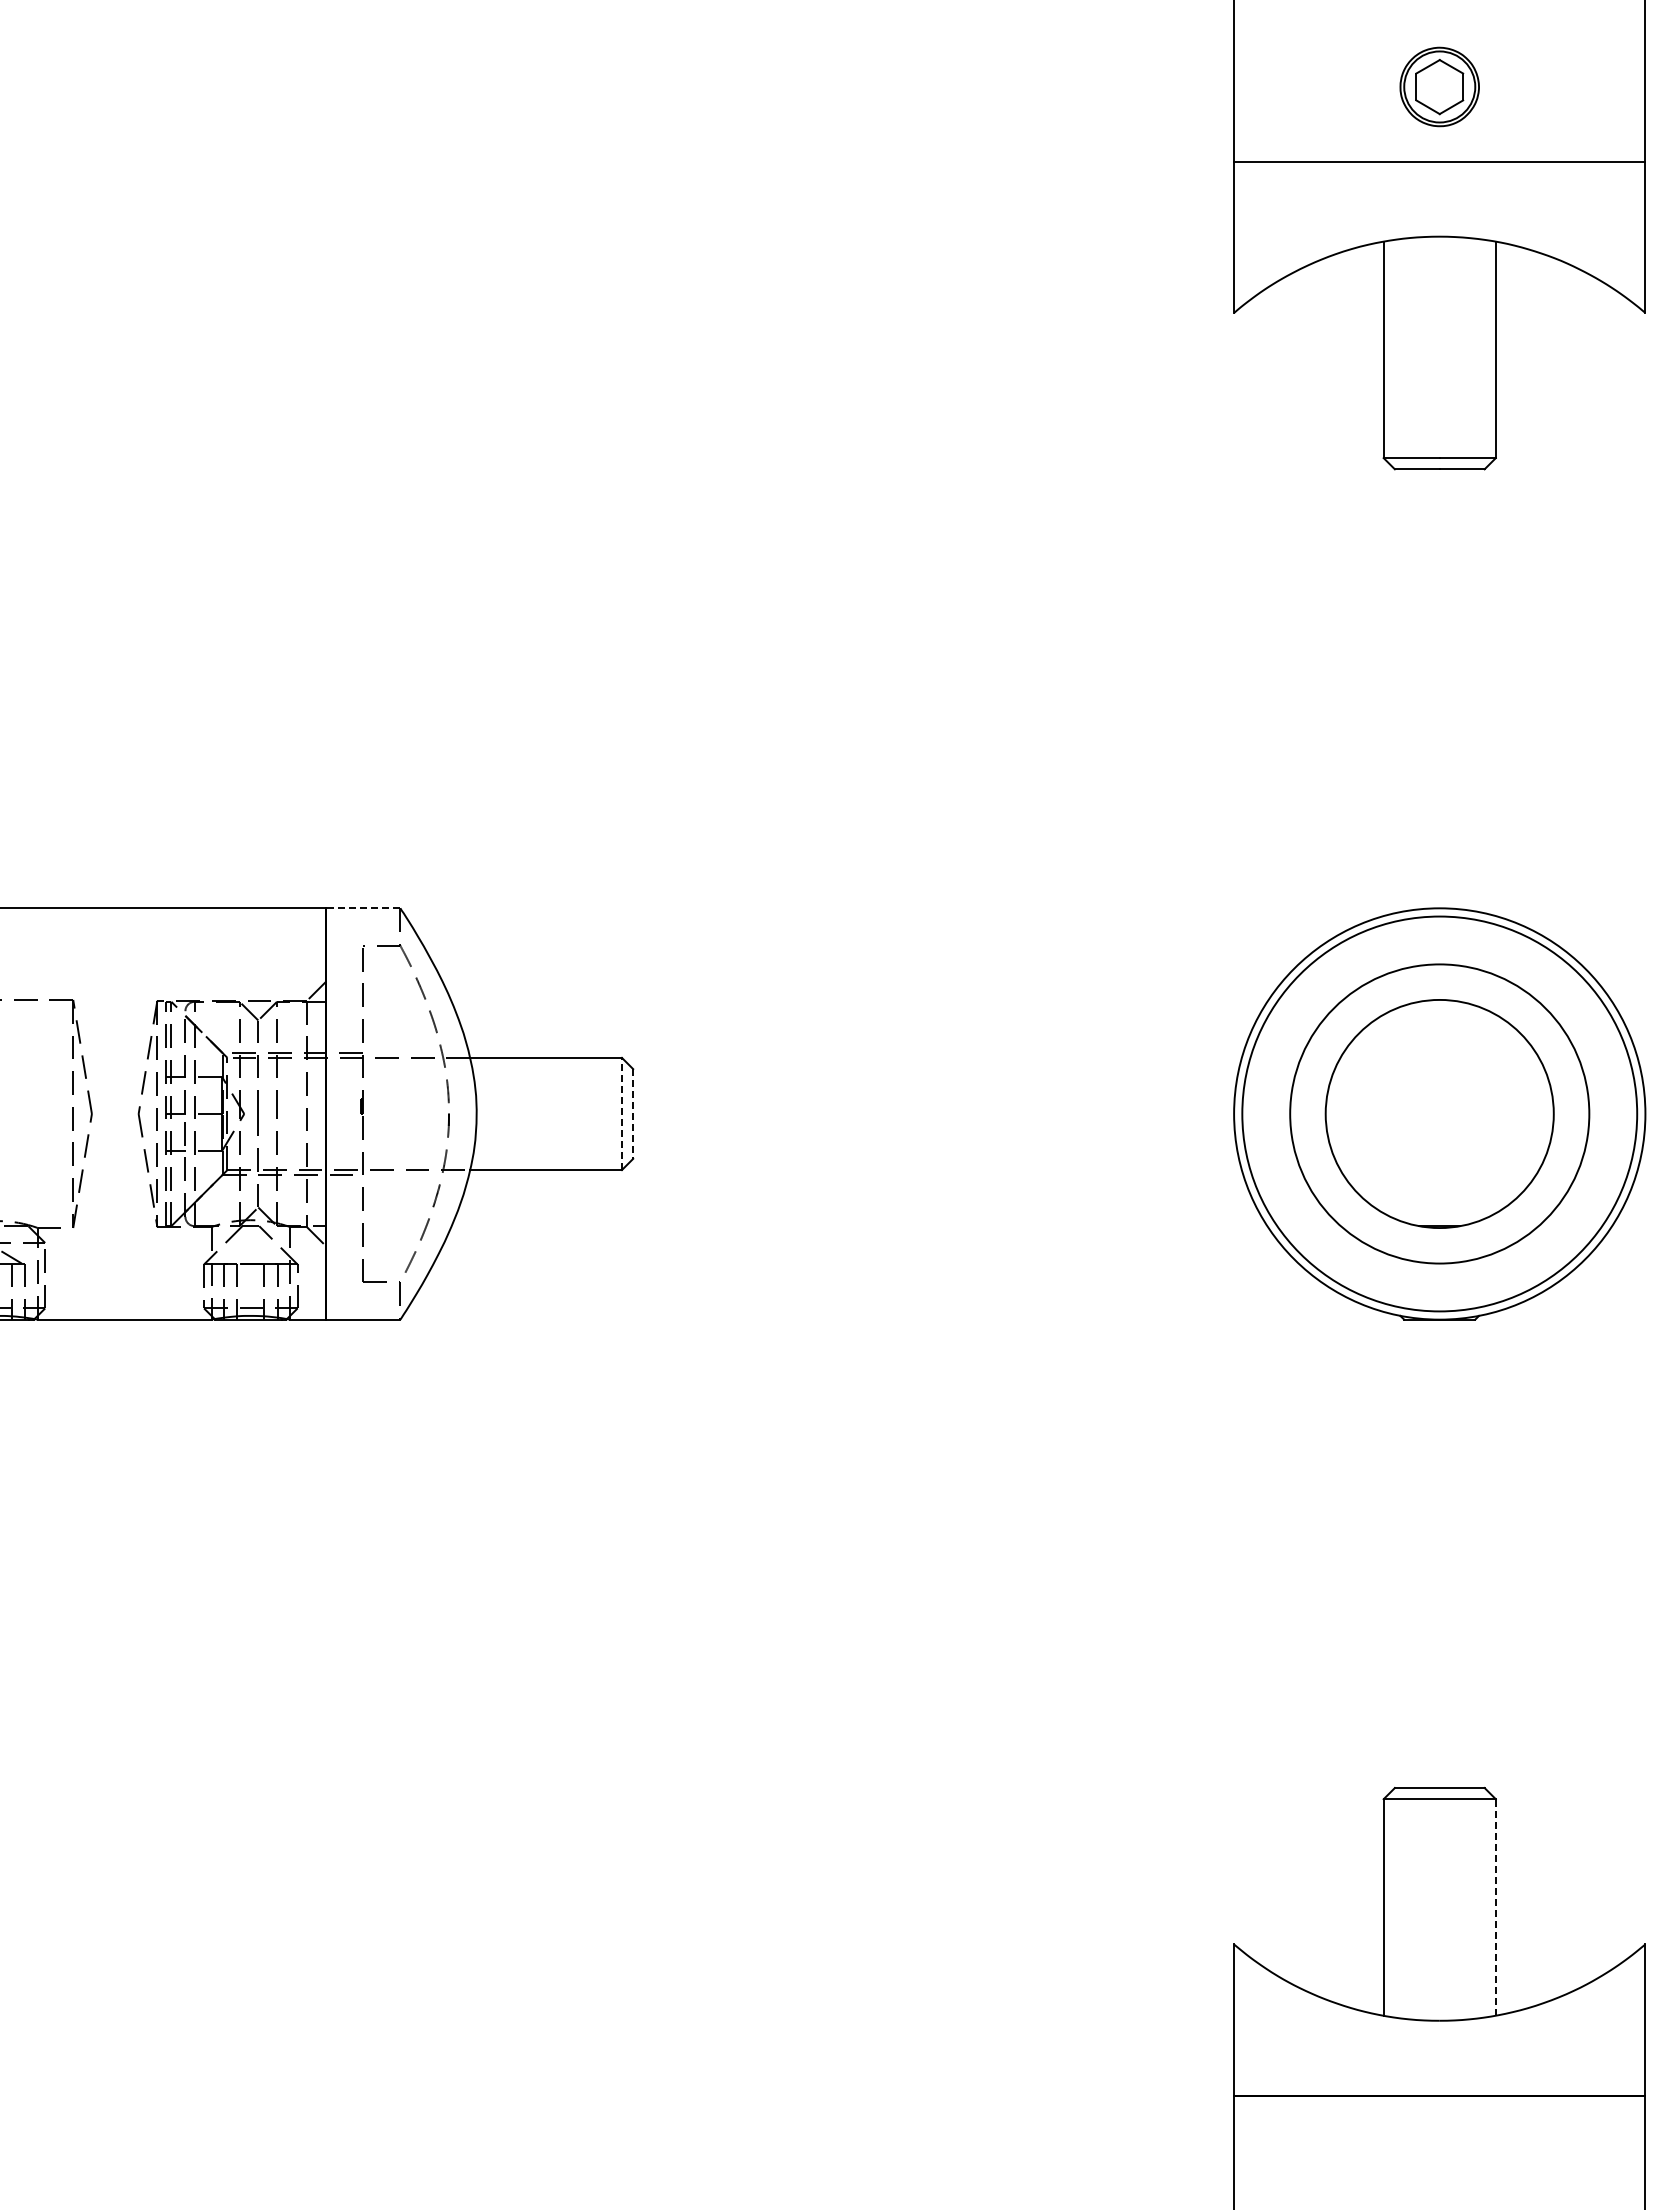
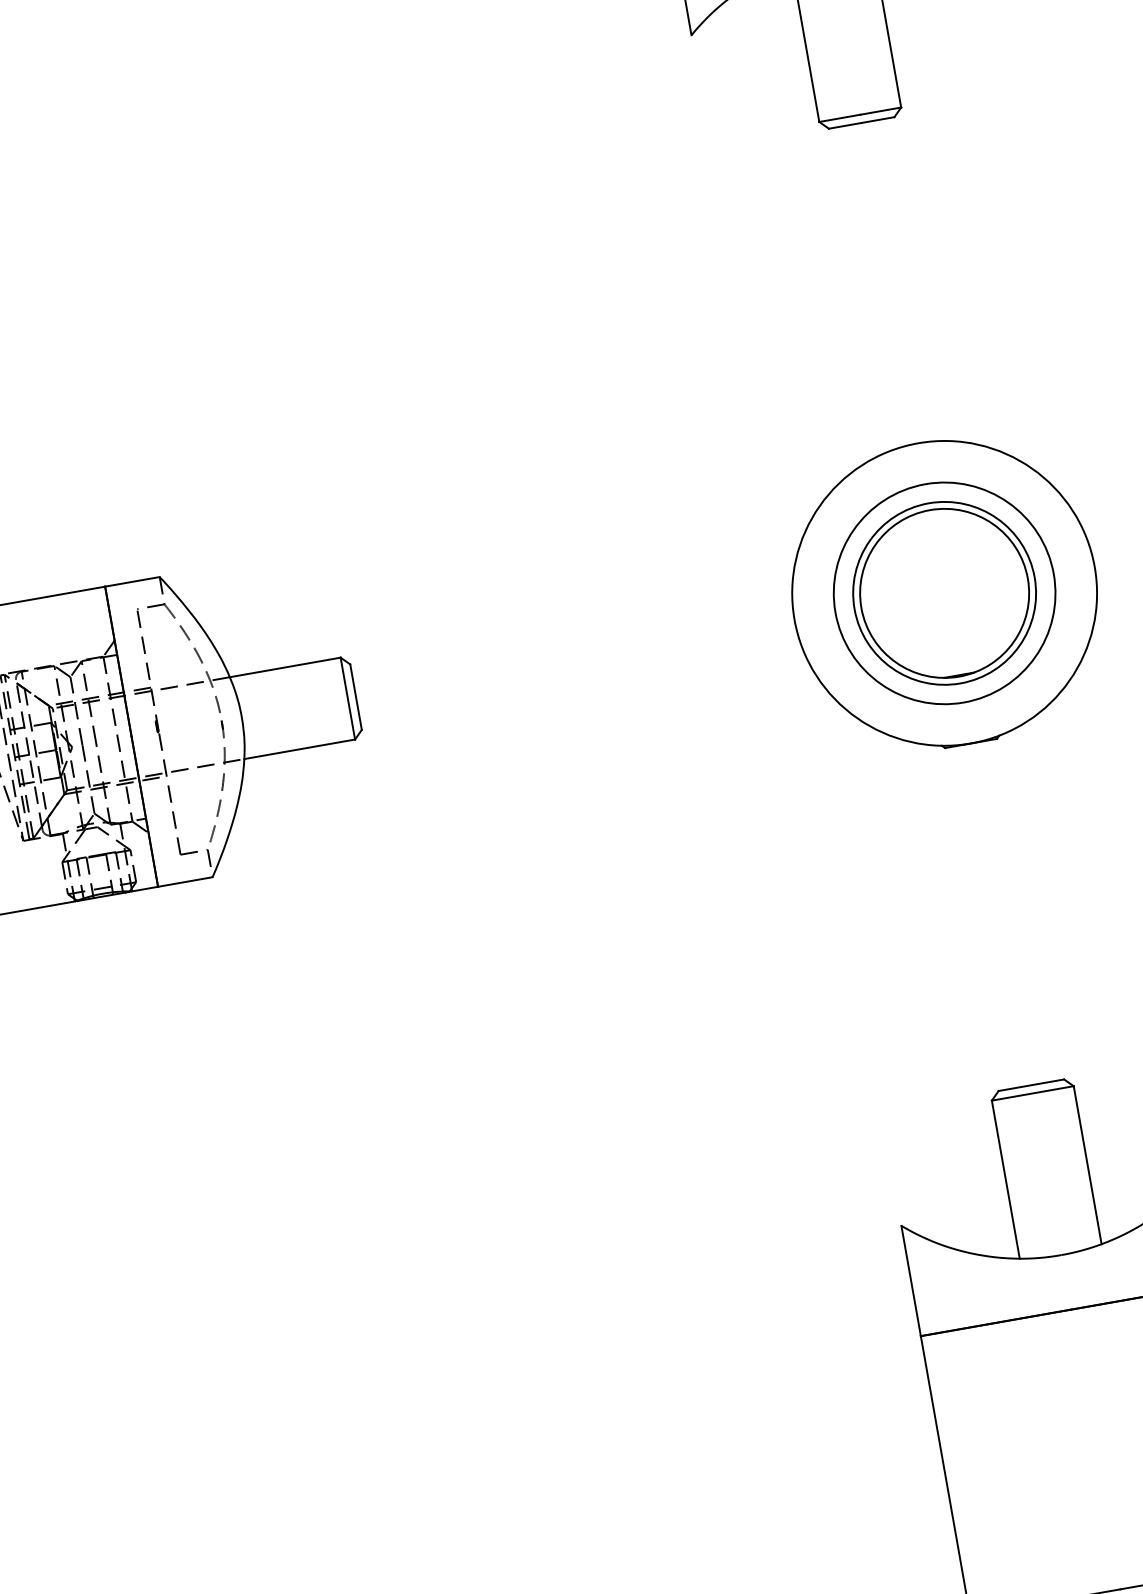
line: (362, 908) -> (132, 582), dashed -> solid
line: (621, 1113) -> (347, 698), dashed -> solid
line: (633, 1113) -> (356, 696), dashed -> solid
circle: (1439, 1113) -> (944, 593), size x0.62
line: (1495, 1906) -> (1087, 1164), dashed -> solid

